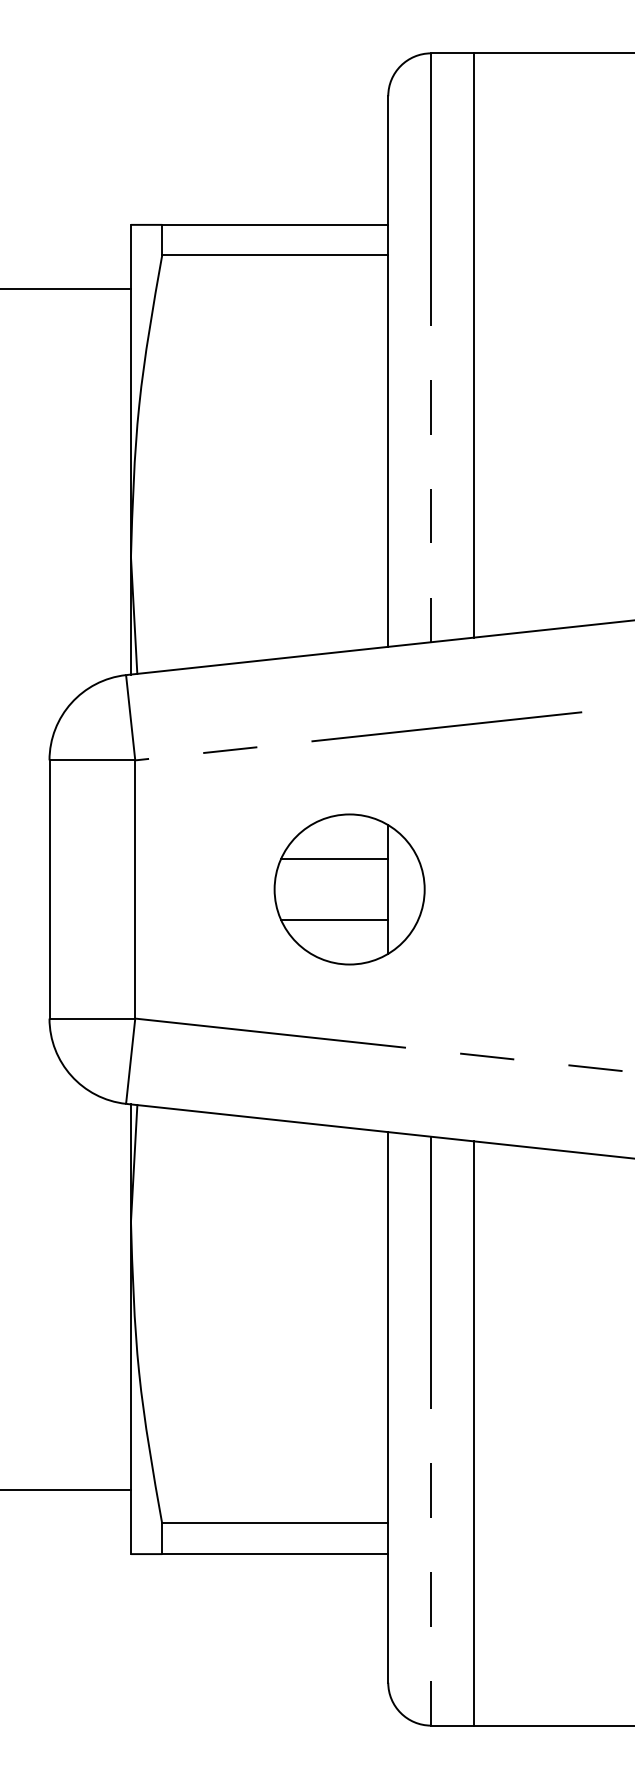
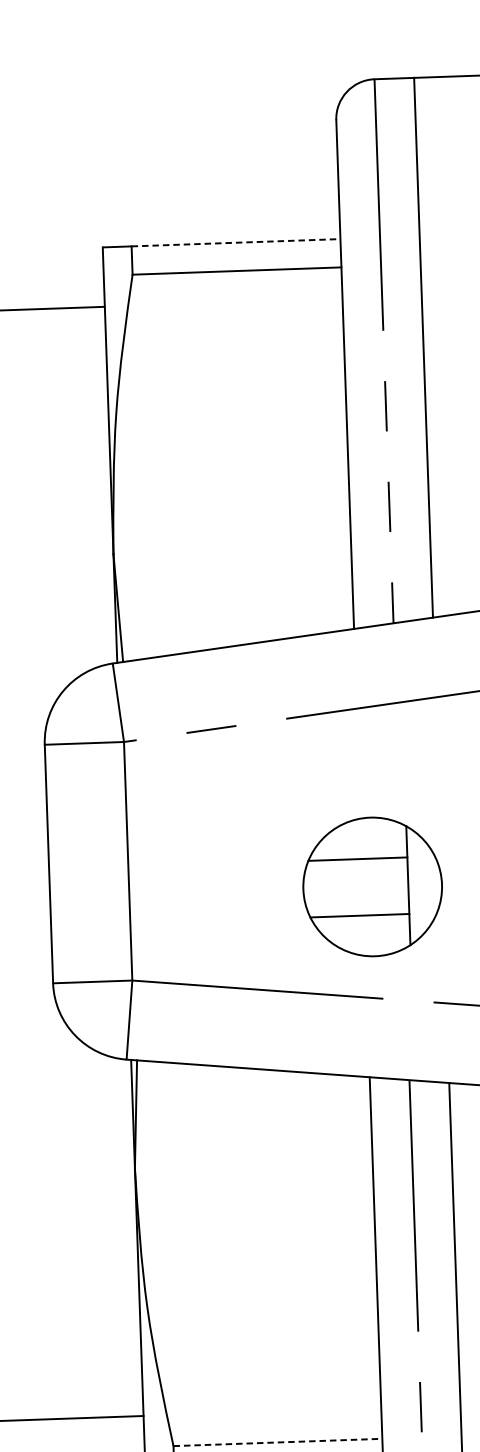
line: (275, 224) -> (236, 242), solid -> dashed
part: (349, 889) -> (372, 886), moved
line: (275, 1523) -> (278, 1442), solid -> dashed

